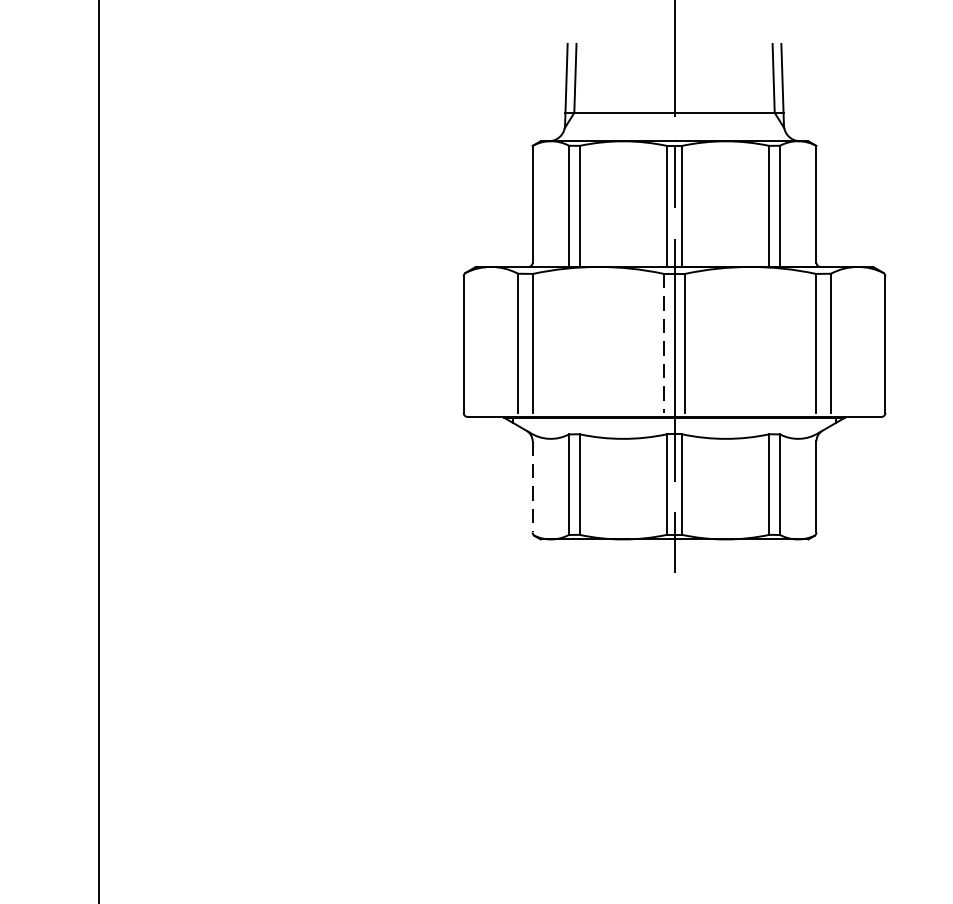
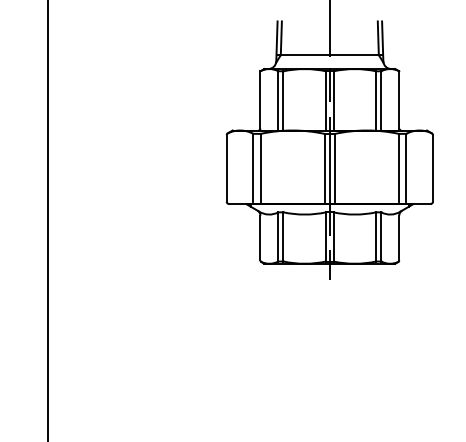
line: (663, 342) -> (324, 167), dashed -> solid
line: (532, 487) -> (260, 238), dashed -> solid

